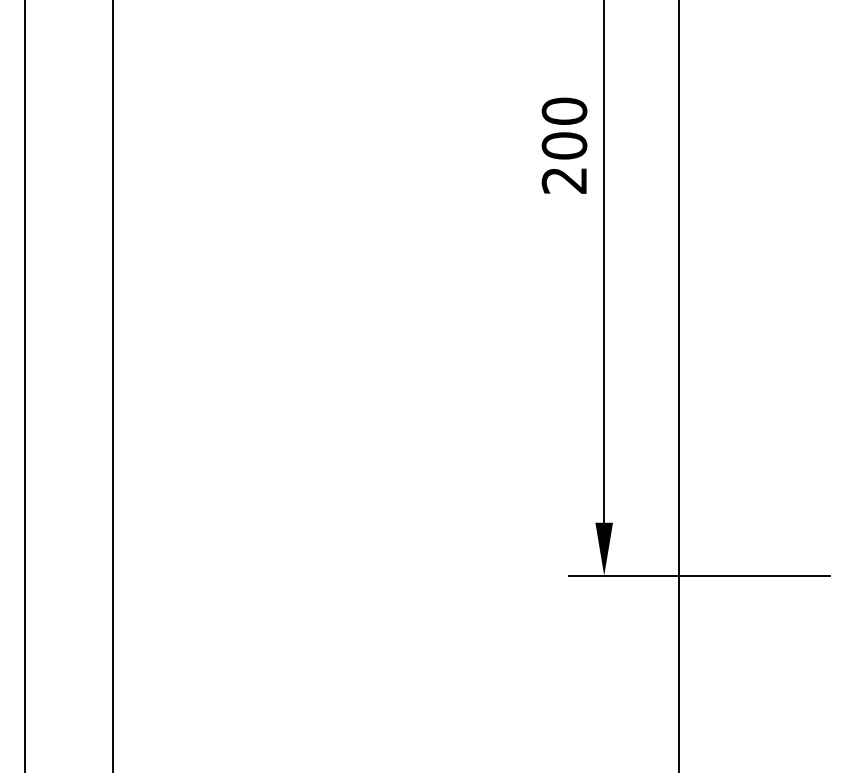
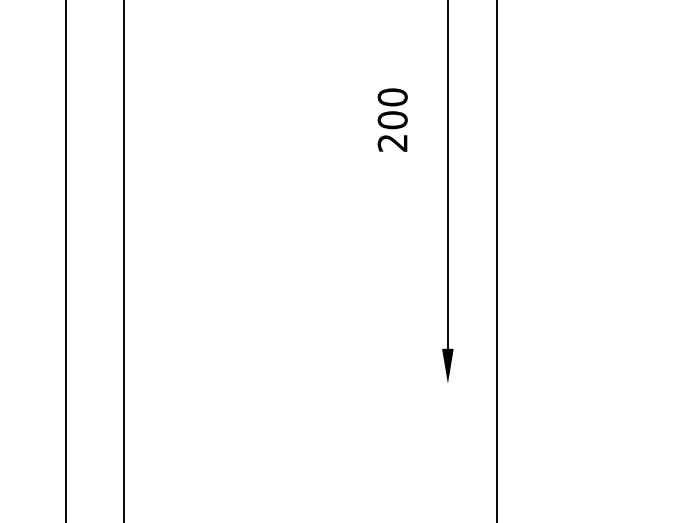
text: (564, 144) -> (392, 119), moved
line: (699, 575) -> (510, 383), removed

